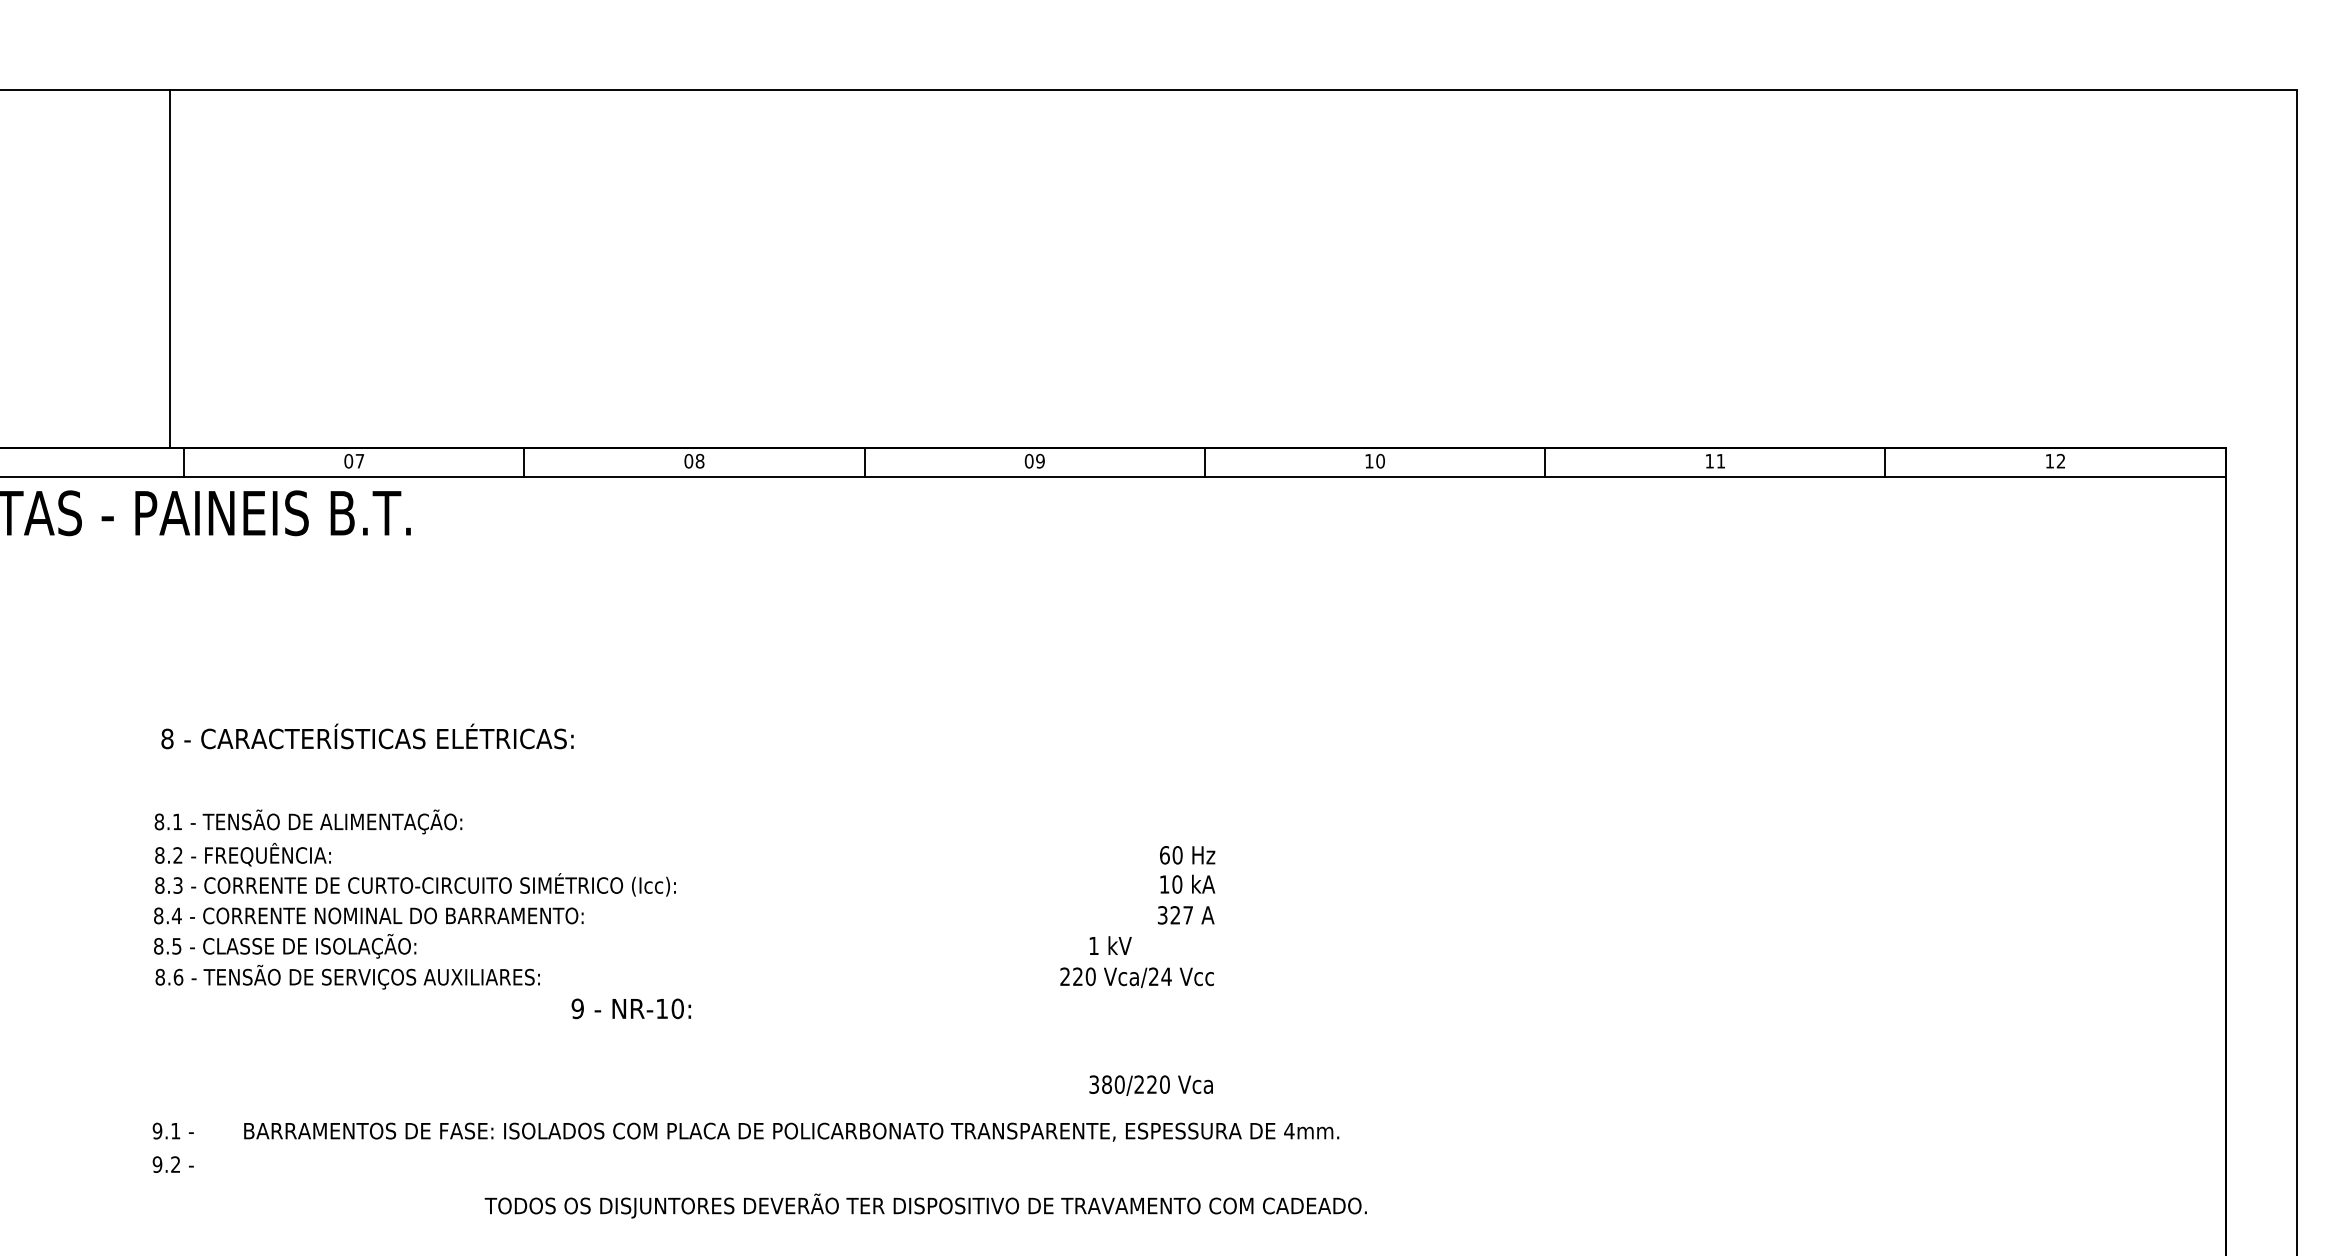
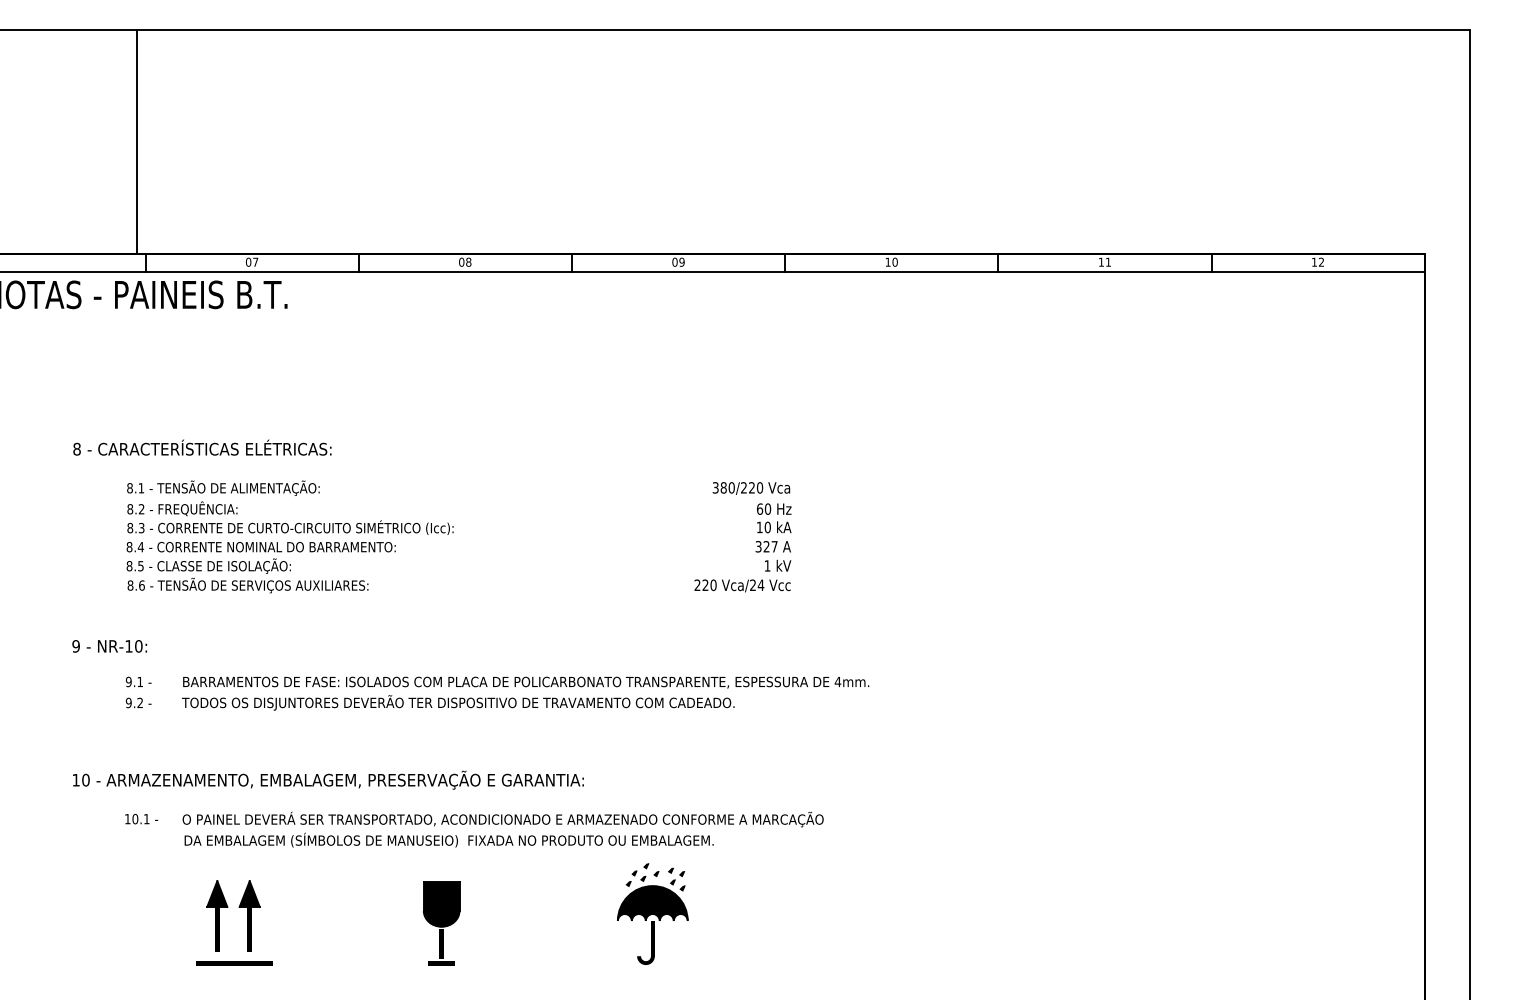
text: (367, 736) -> (202, 447), moved
text: (1111, 945) -> (778, 565), moved
text: (631, 1009) -> (109, 646), moved
text: (1151, 1085) -> (751, 488), moved
text: (924, 1205) -> (457, 702), moved

